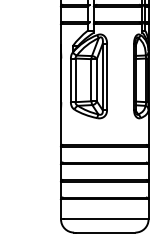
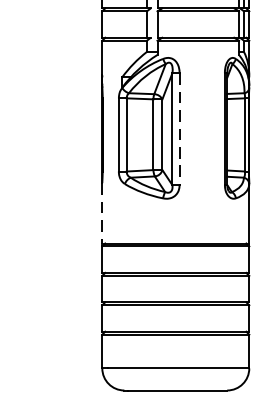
line: (107, 77) -> (180, 130), solid -> dashed
line: (61, 127) -> (103, 214), solid -> dashed

